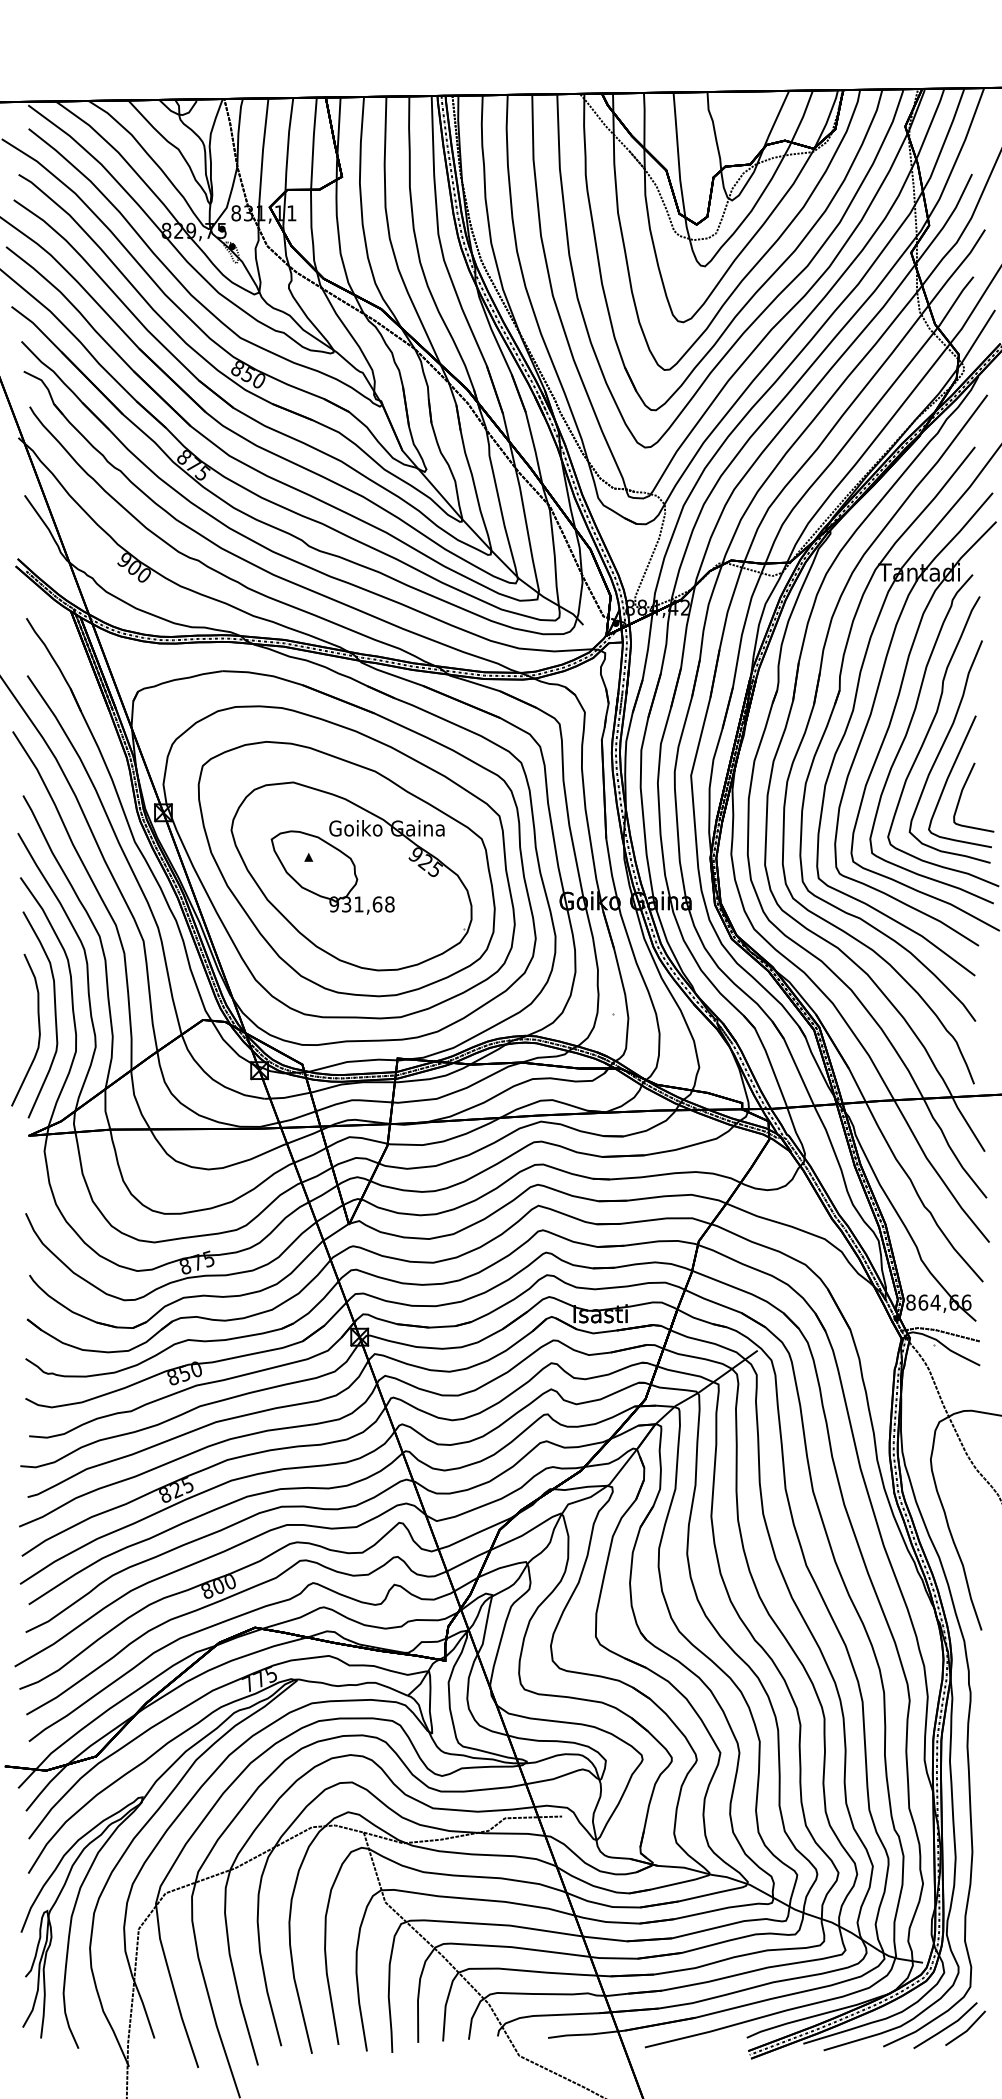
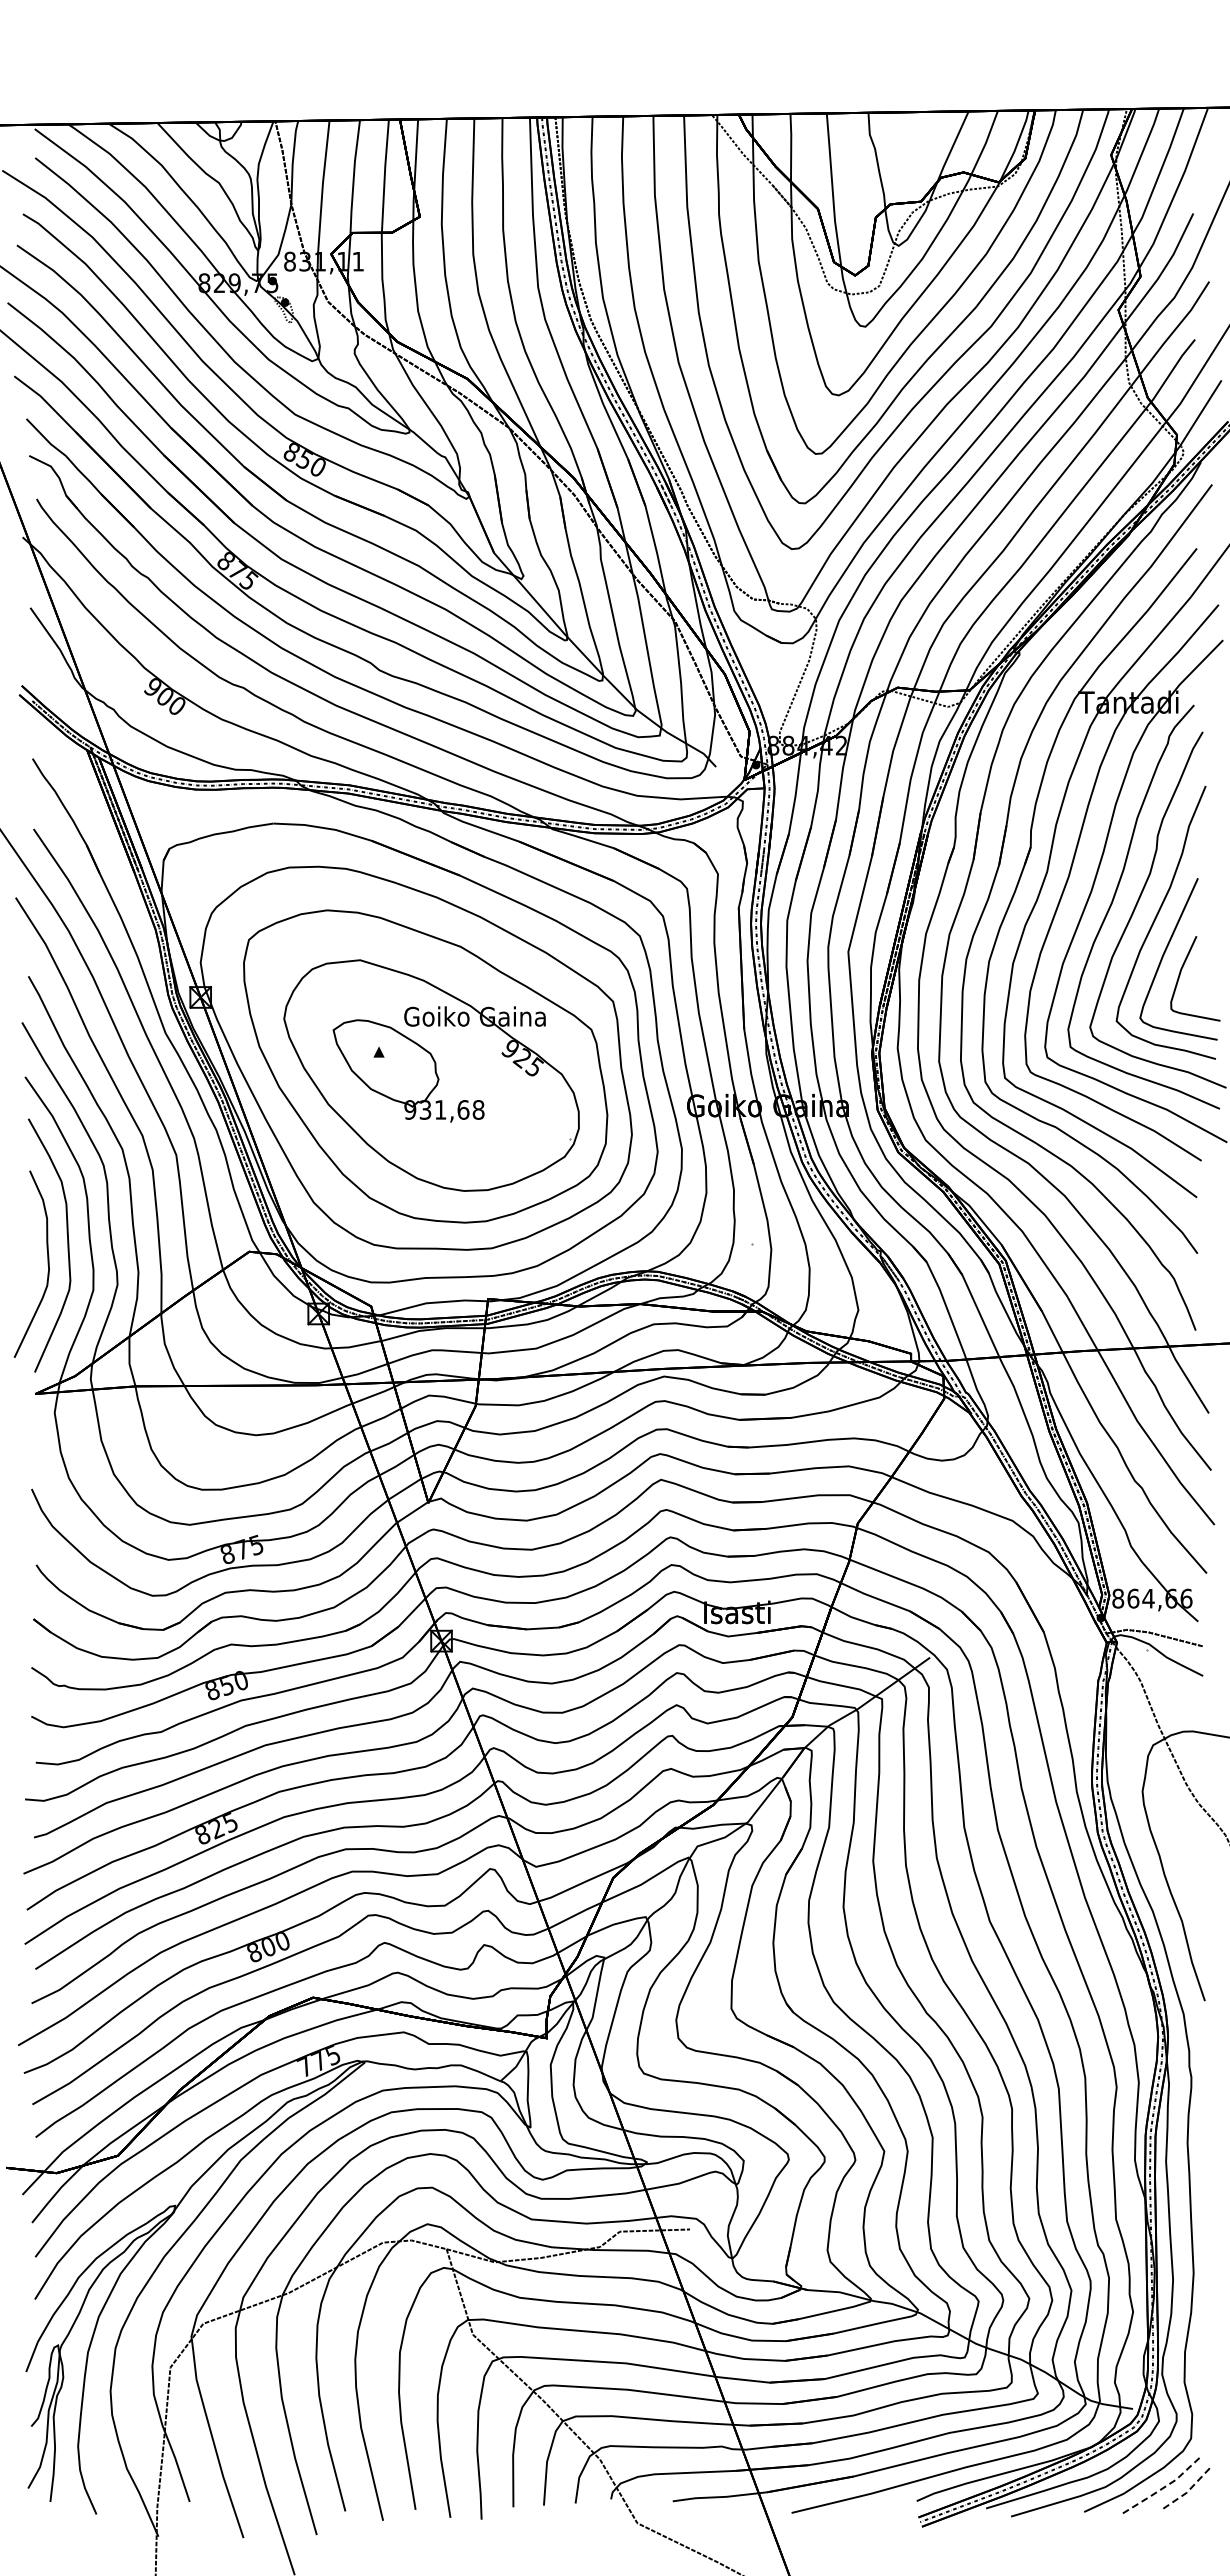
line: (947, 2027) -> (1162, 2488), solid -> dashed
line: (966, 2030) -> (1186, 2492), solid -> dashed

